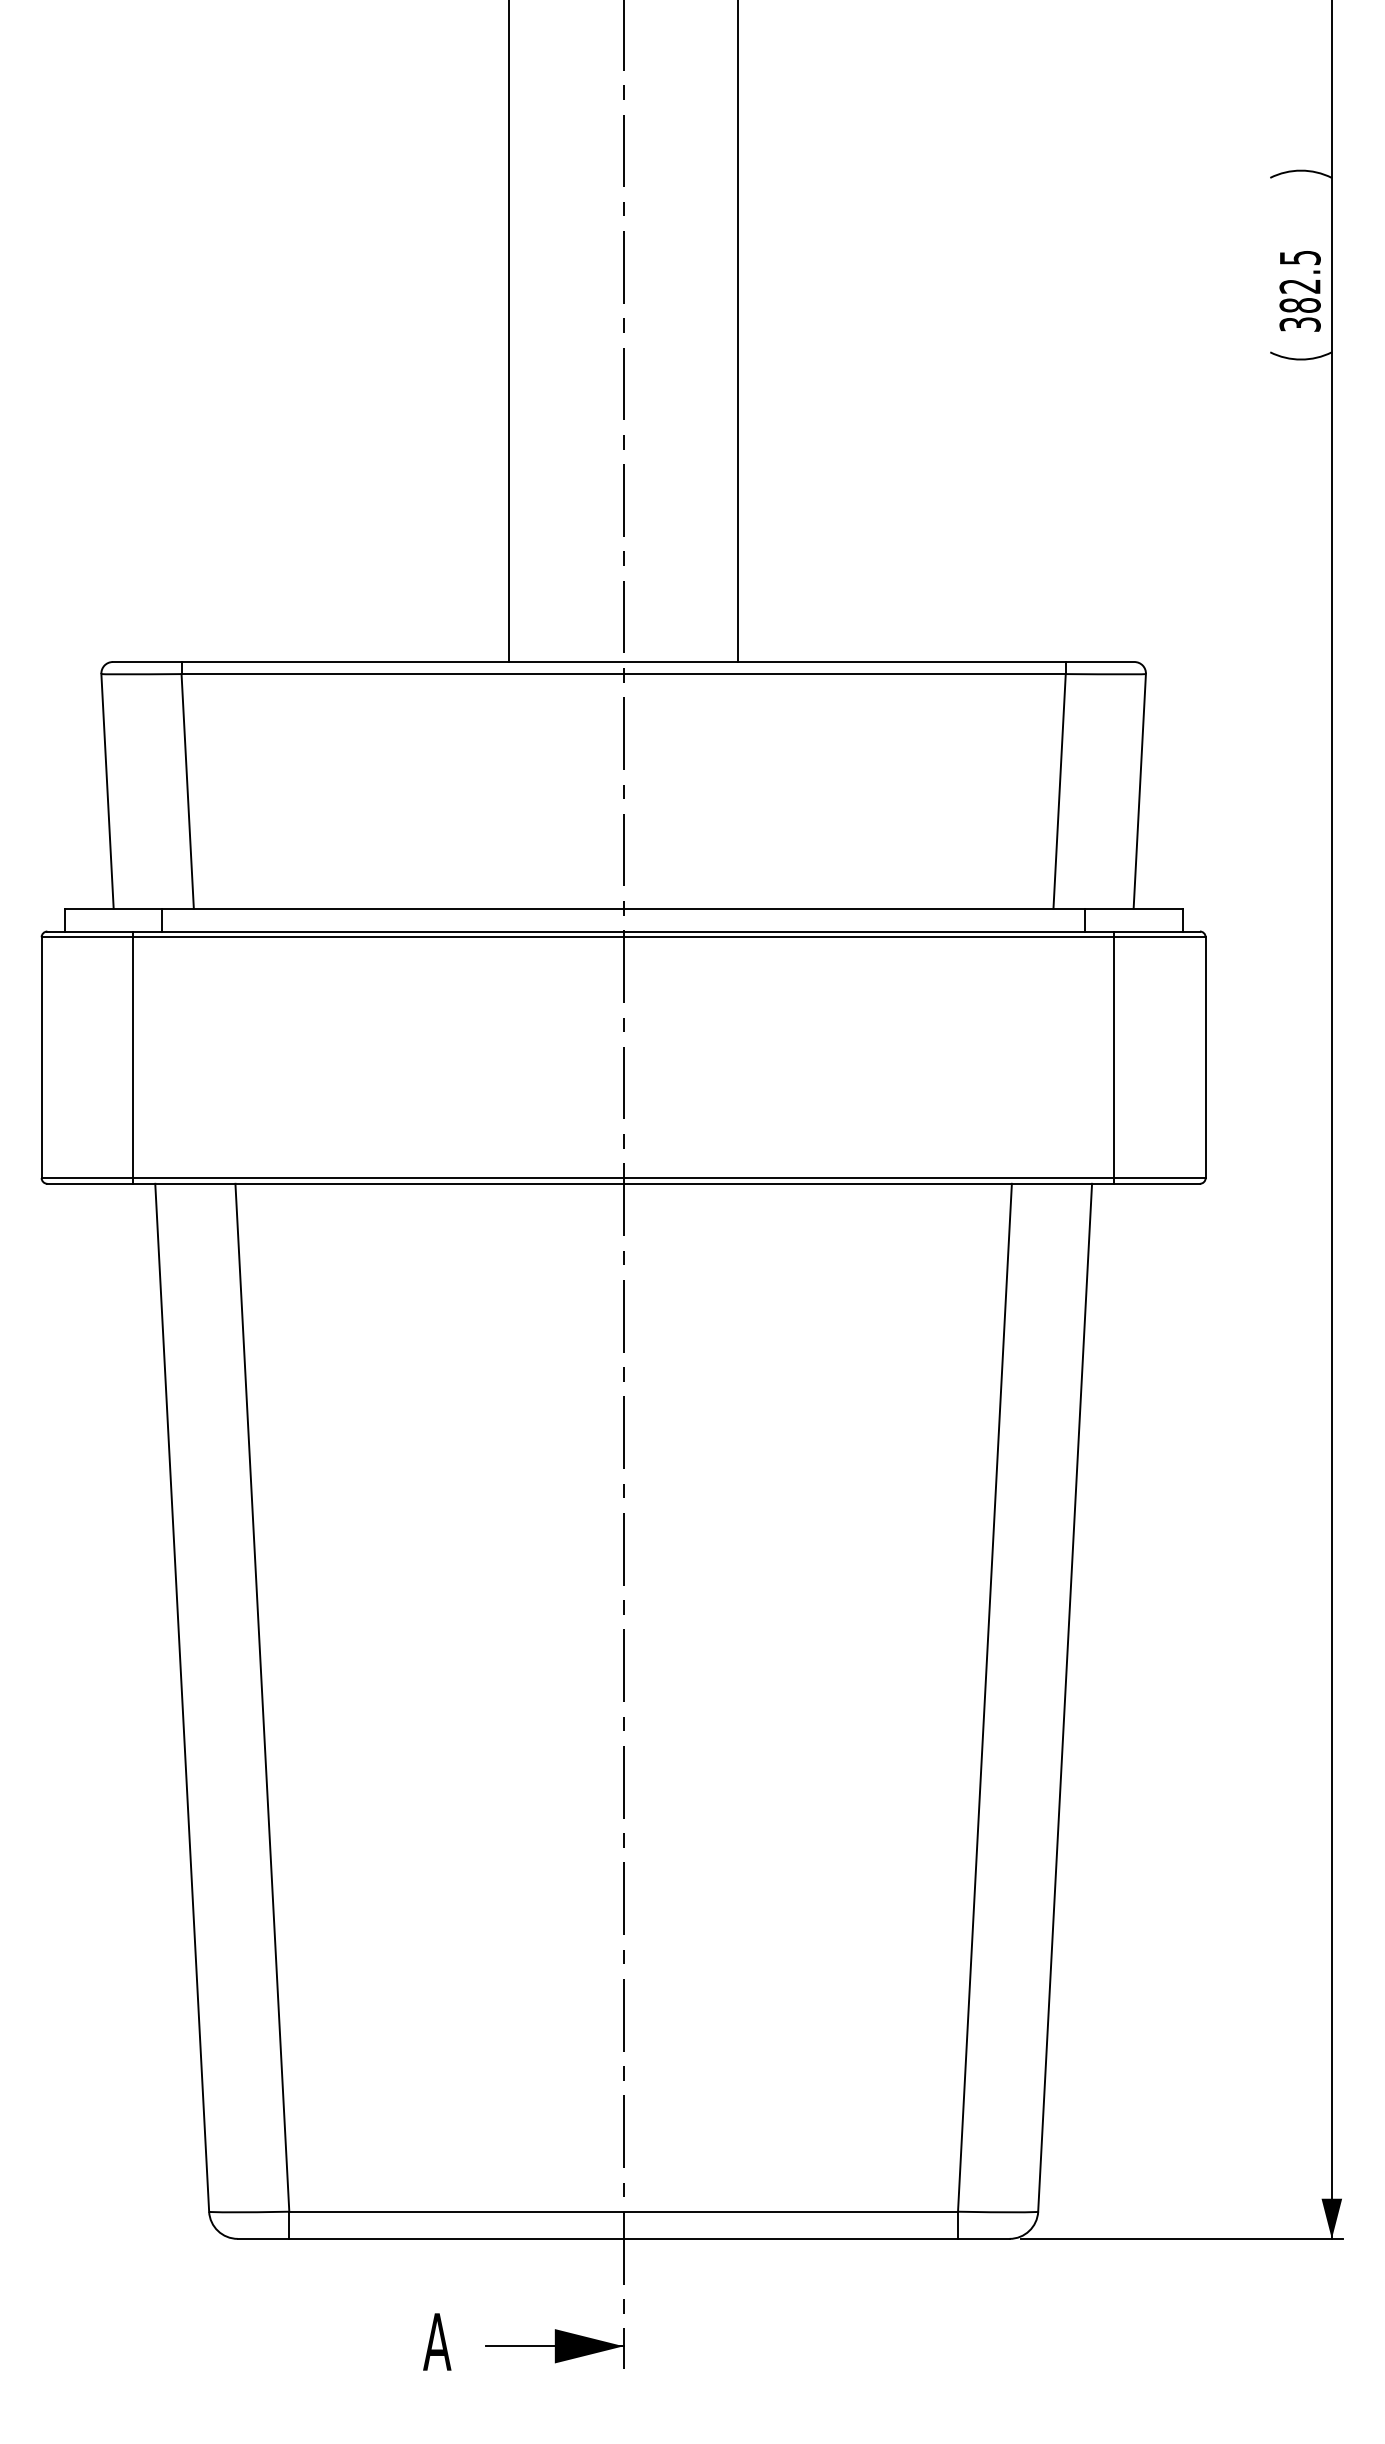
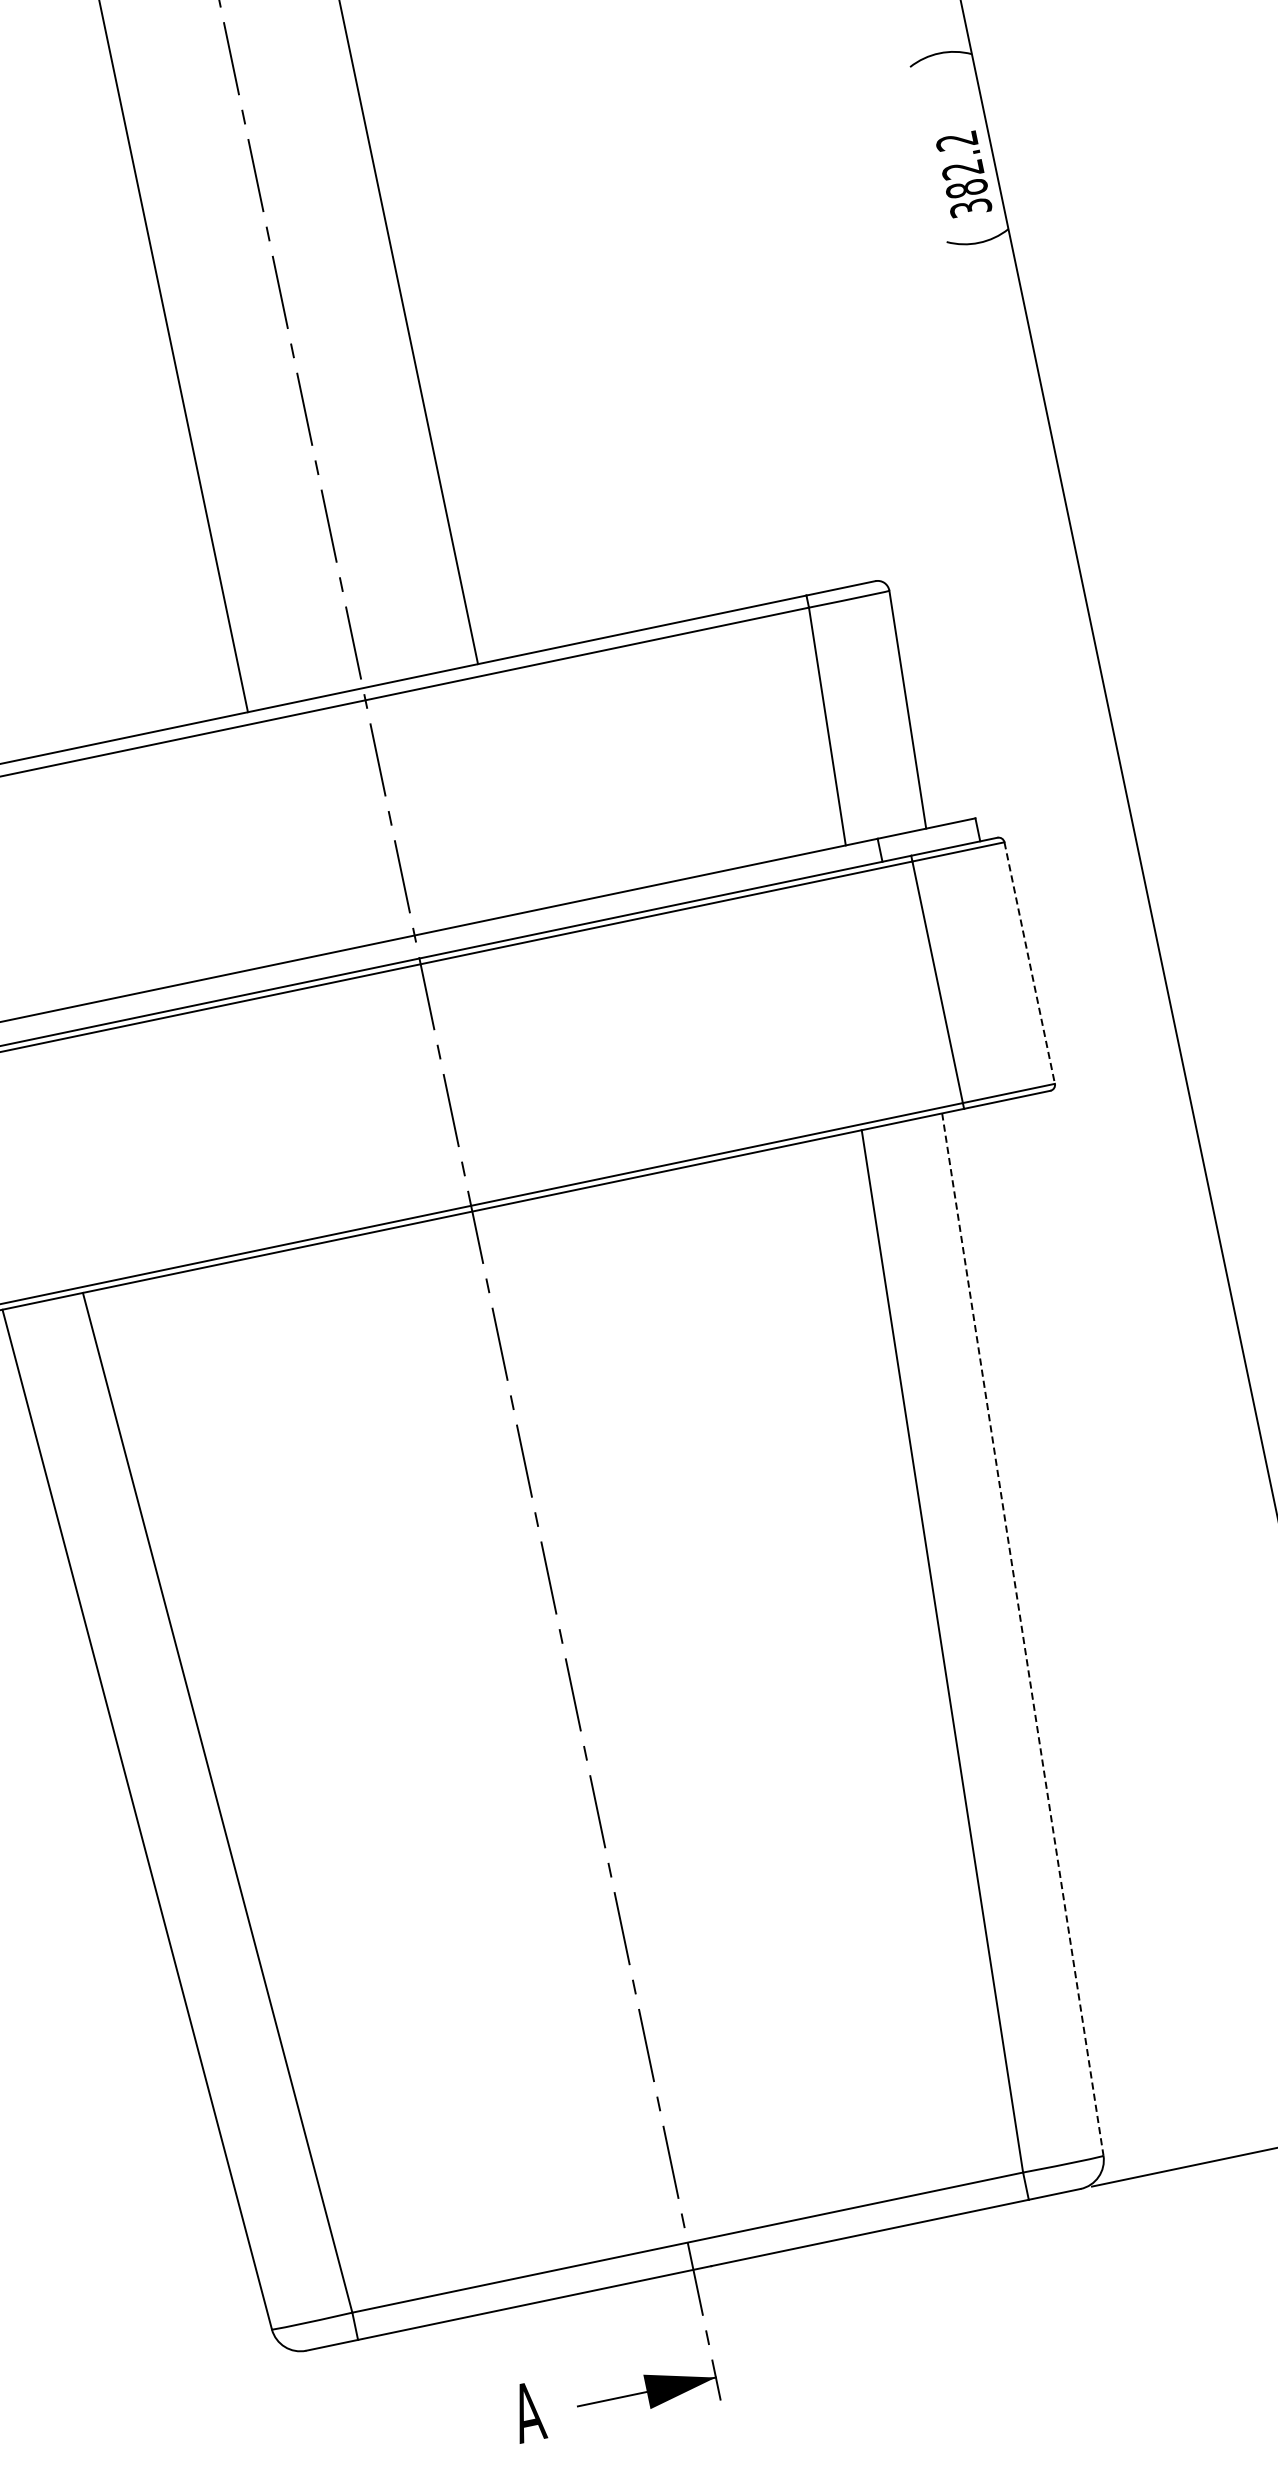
text: (1299, 258) -> (956, 141), 382.5 -> 382.2
line: (1205, 1058) -> (1029, 963), solid -> dashed
line: (1065, 1697) -> (1023, 1634), solid -> dashed

